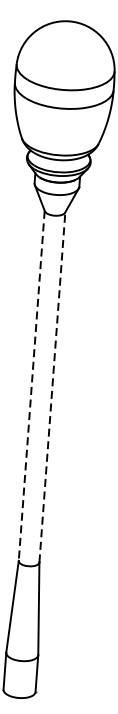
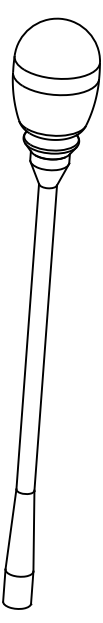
line: (31, 386) -> (27, 337), dashed -> solid
line: (52, 386) -> (45, 337), dashed -> solid

